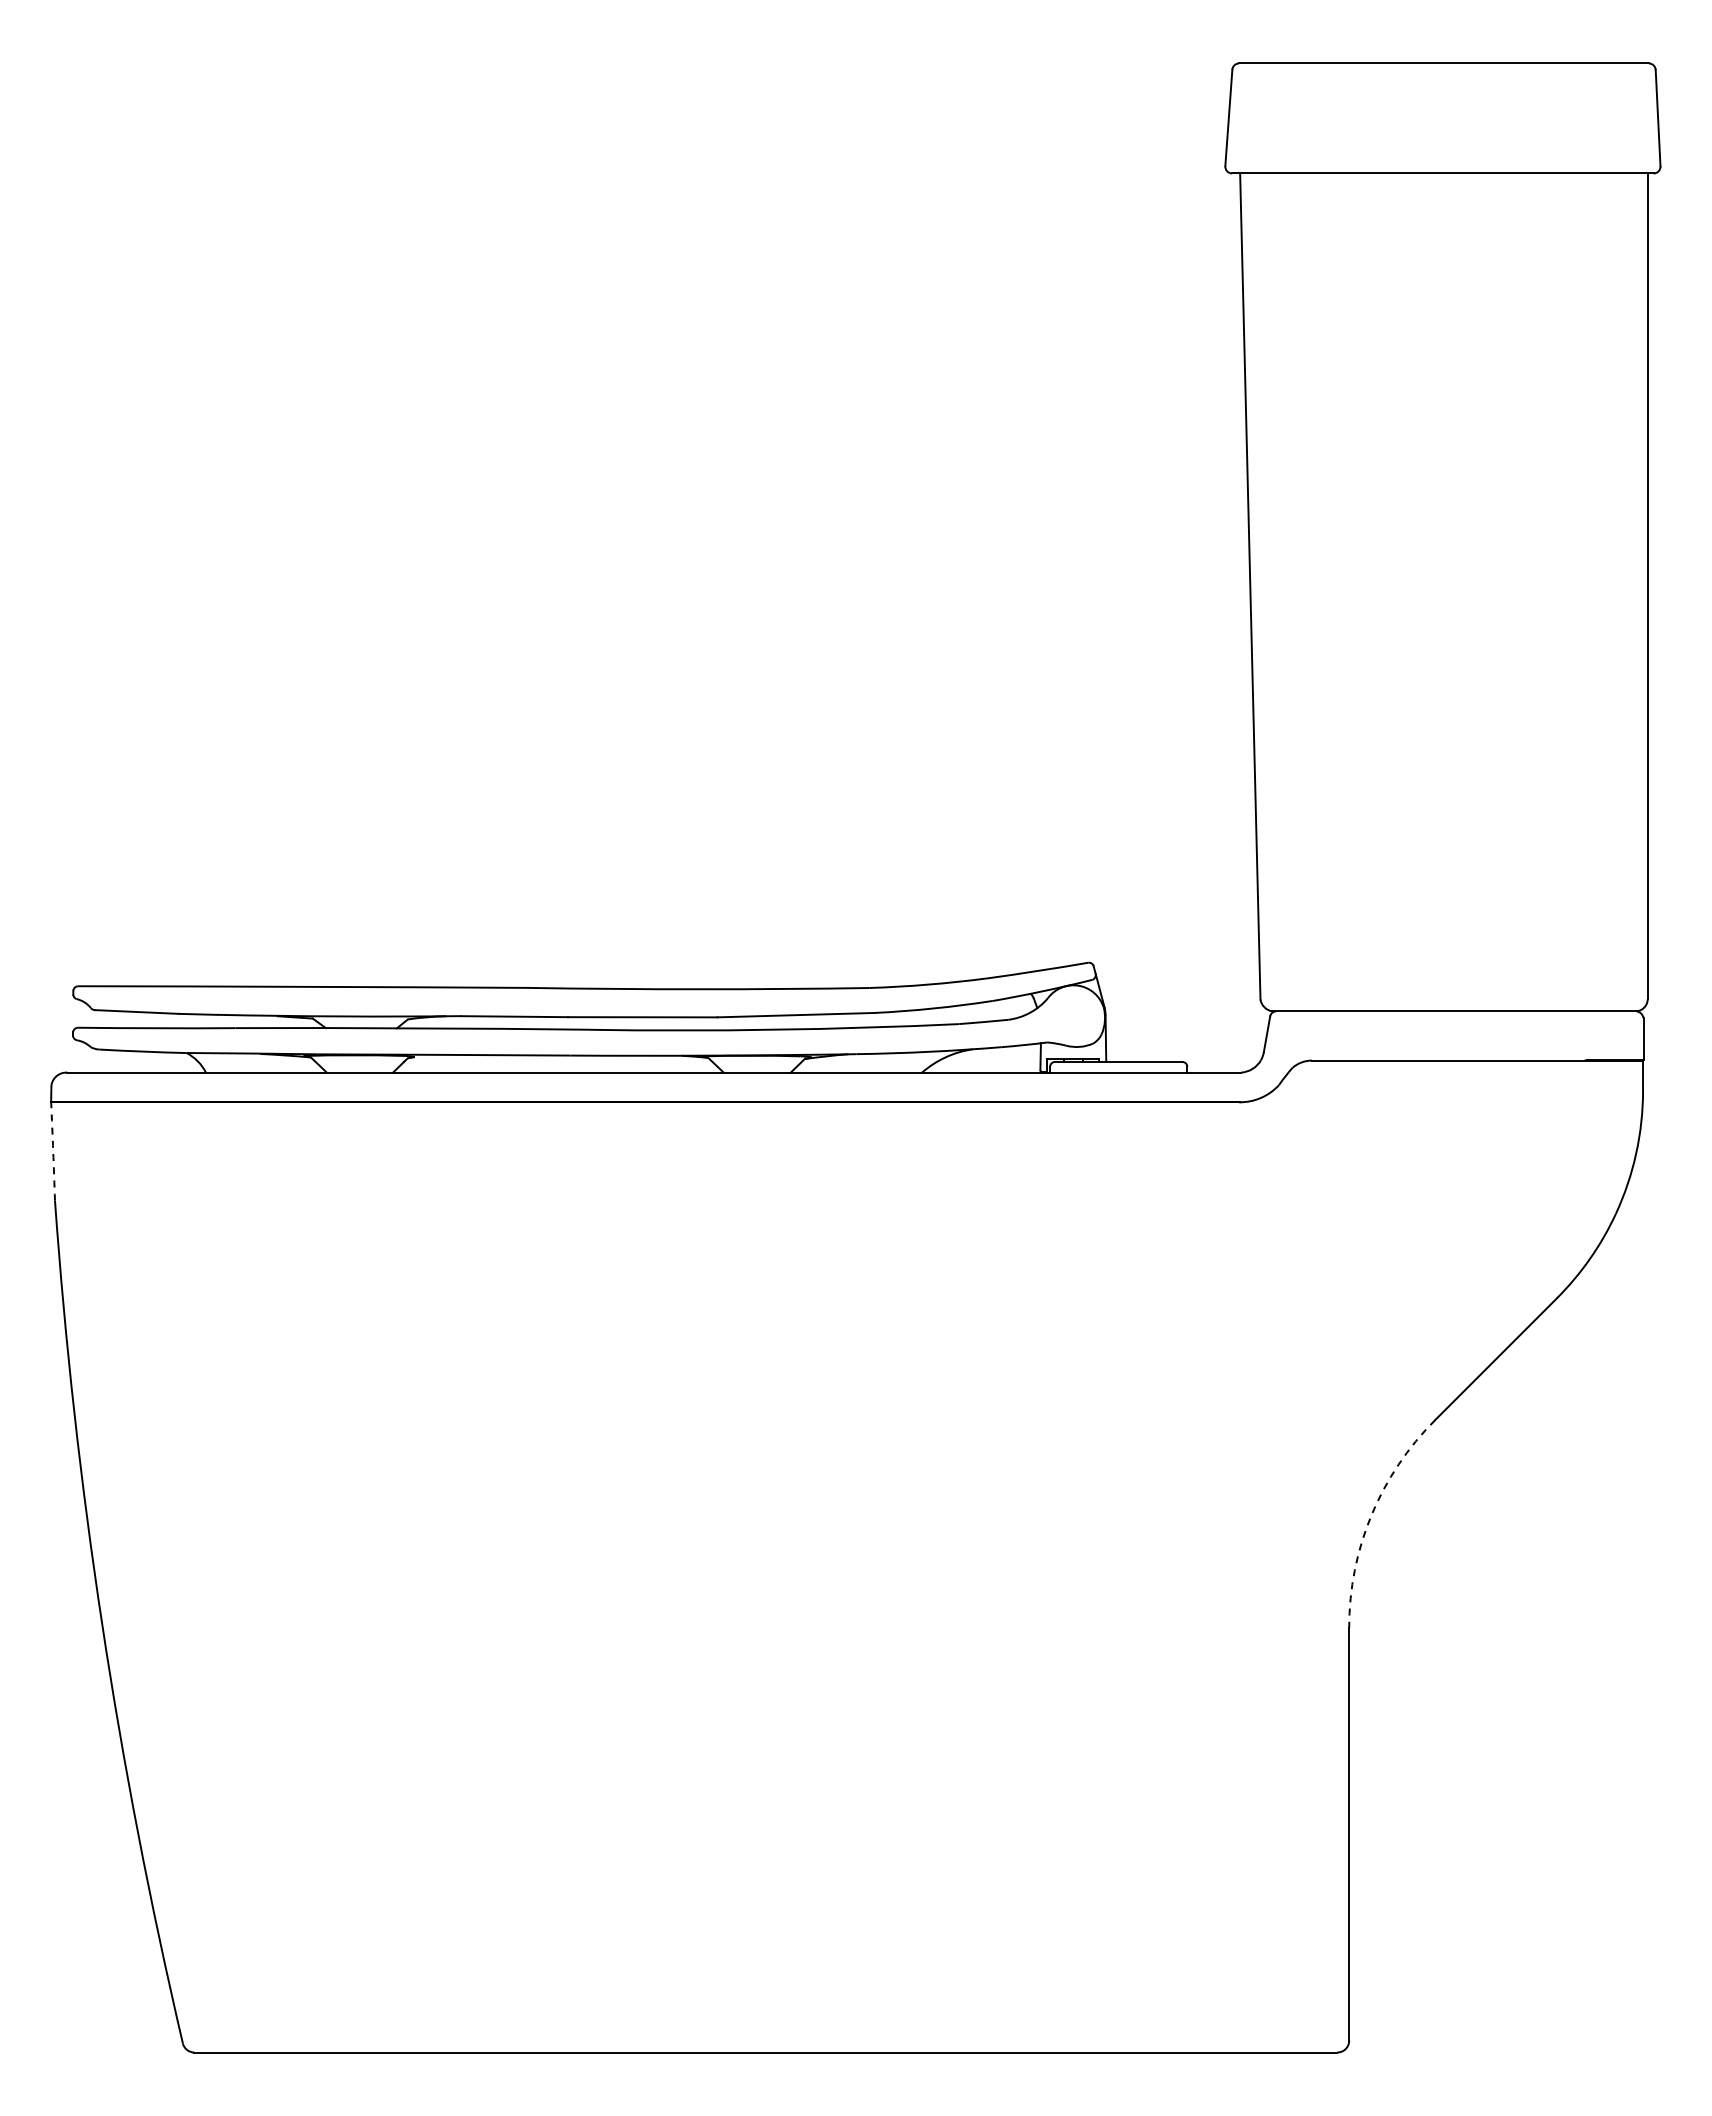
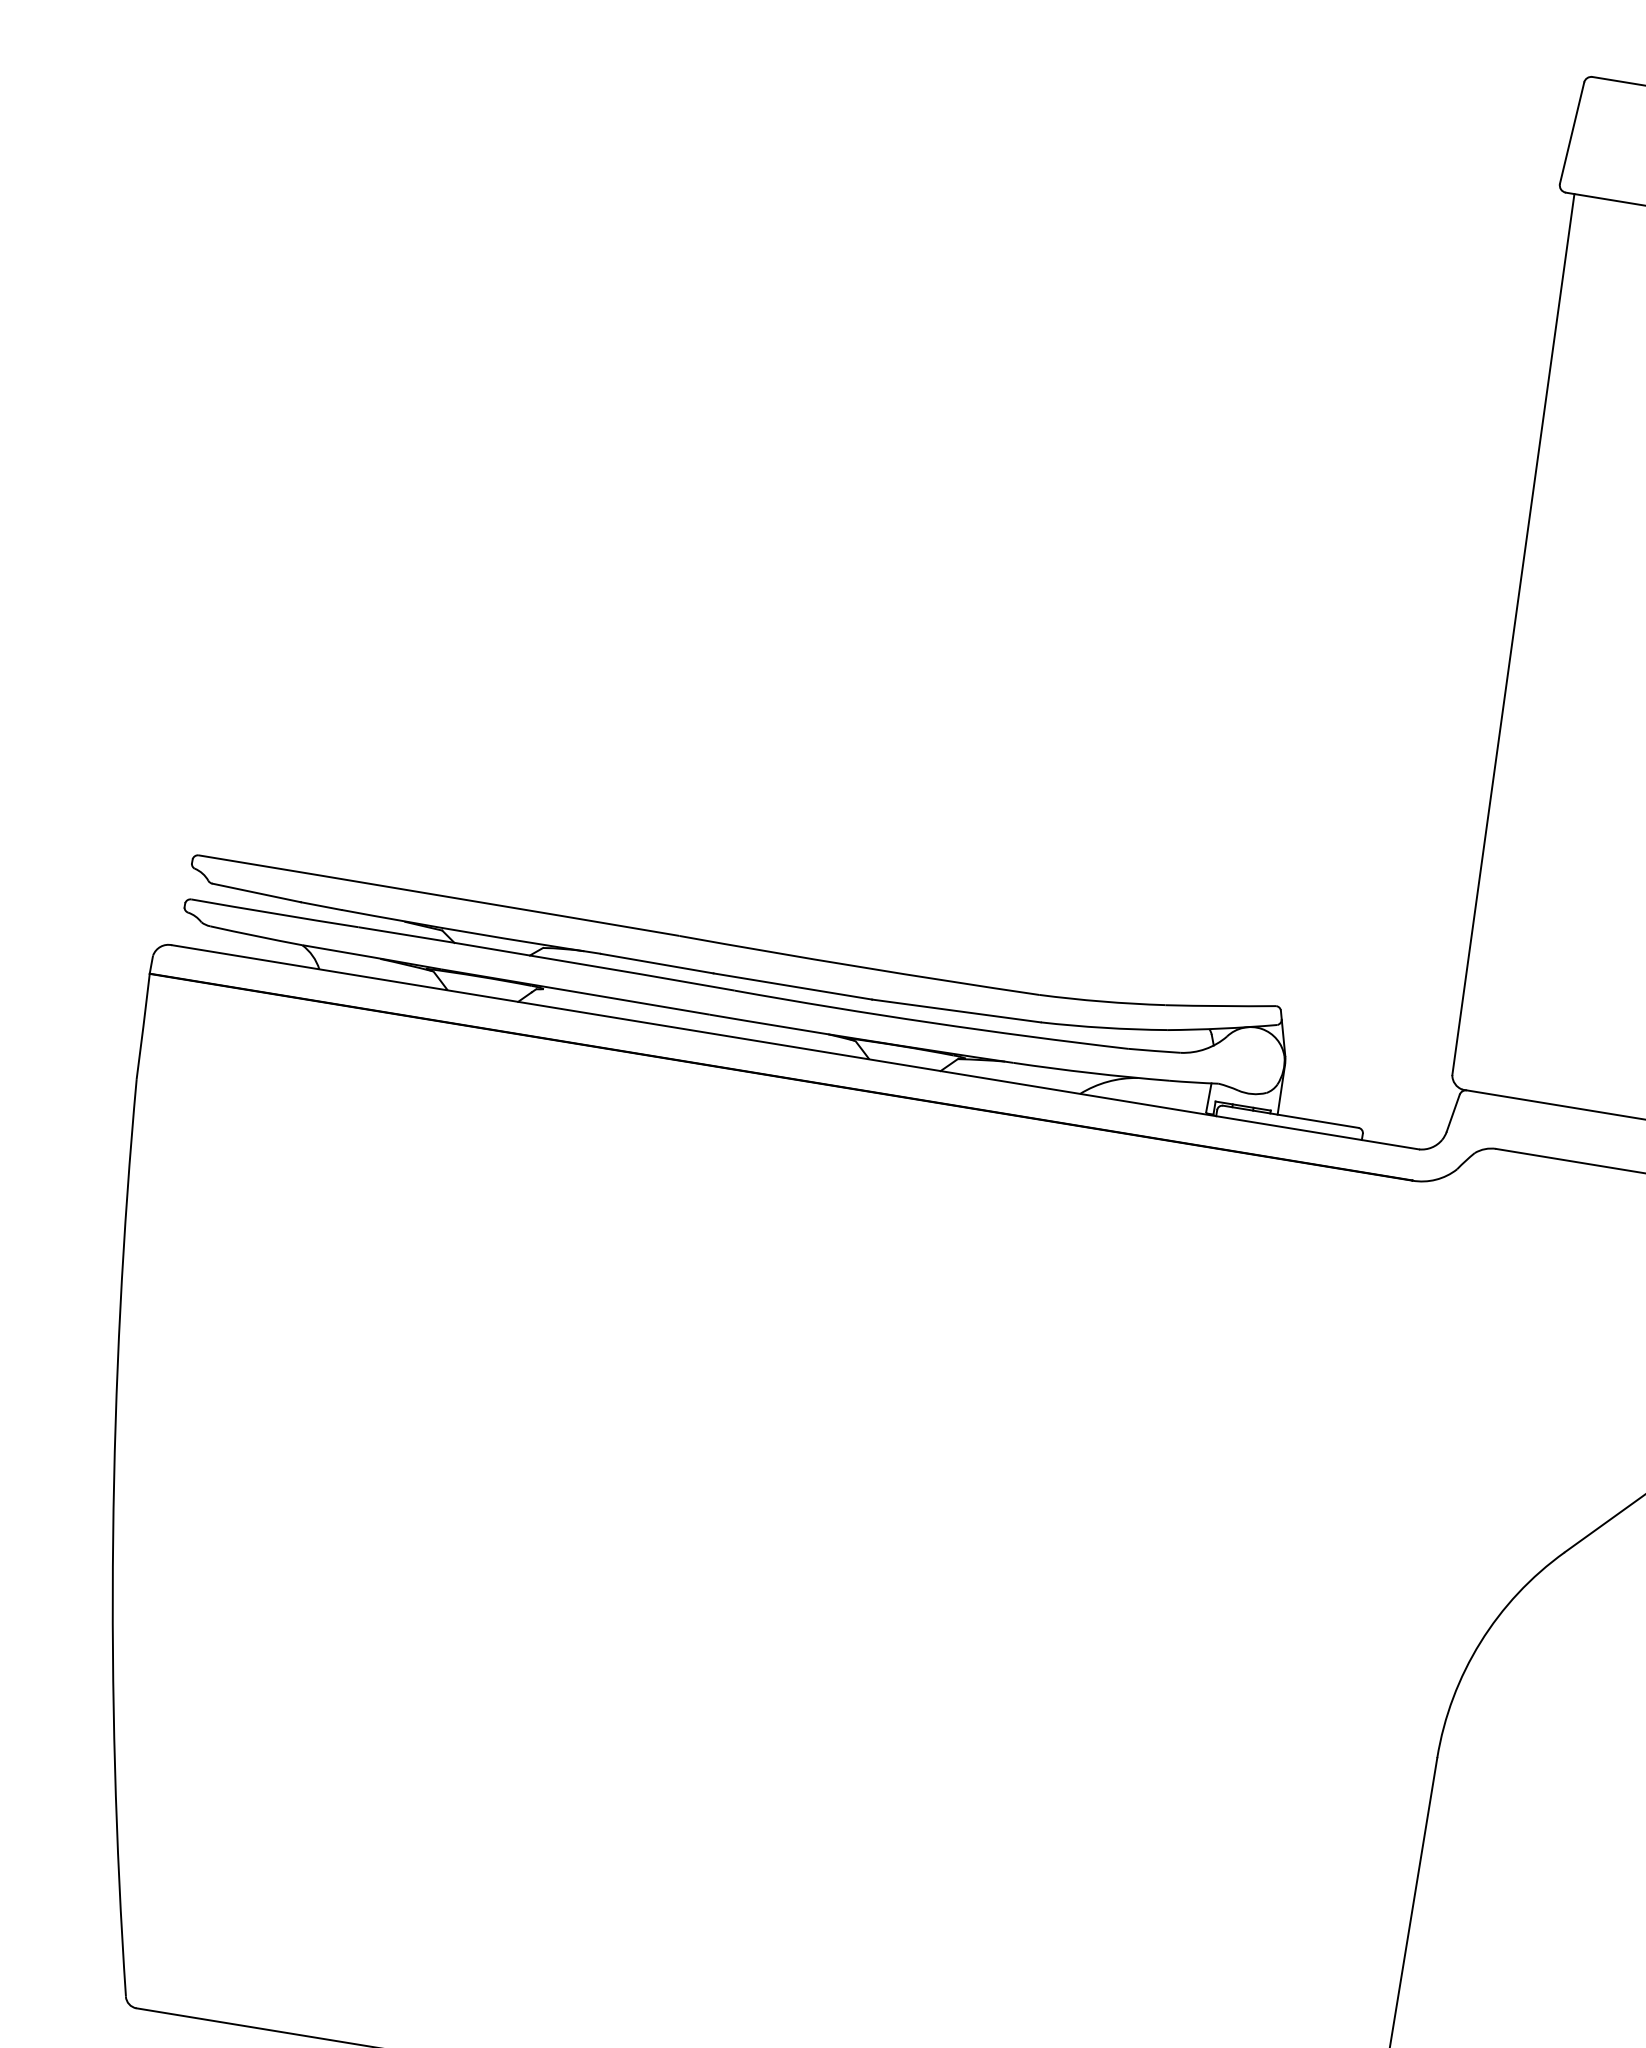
arc: (53, 1151) -> (143, 1026), dashed -> solid
arc: (1371, 1515) -> (1480, 1642), dashed -> solid

